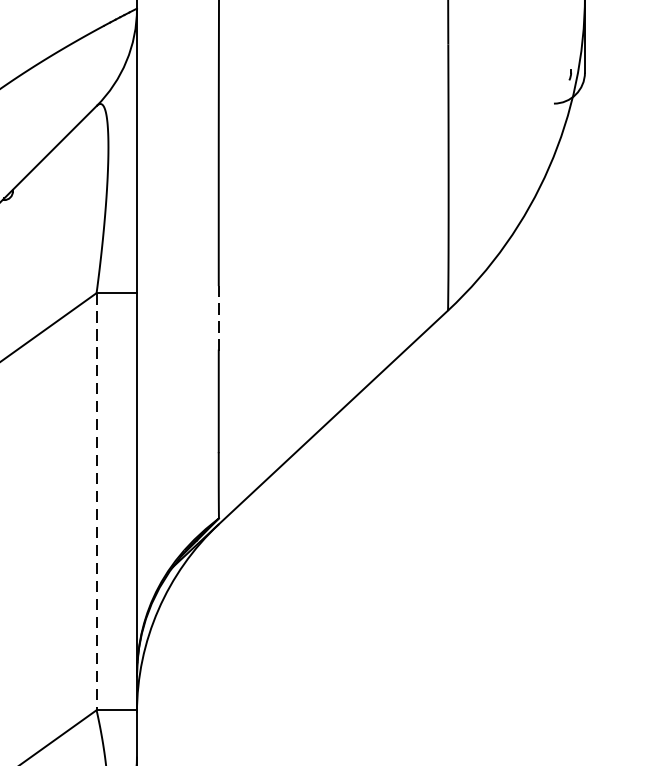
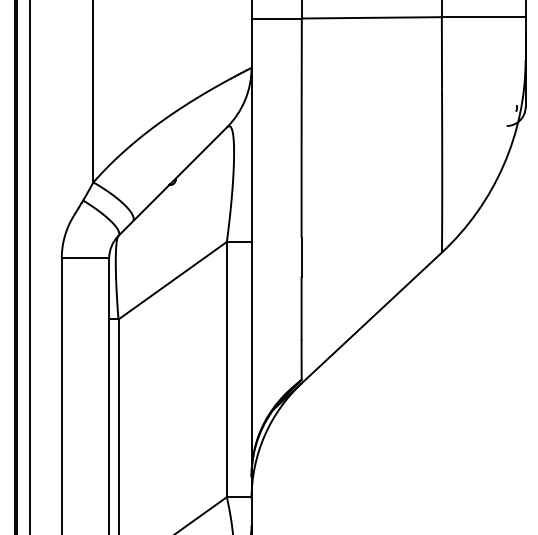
line: (218, 318) -> (301, 257), dashed -> solid
line: (96, 501) -> (226, 369), dashed -> solid

